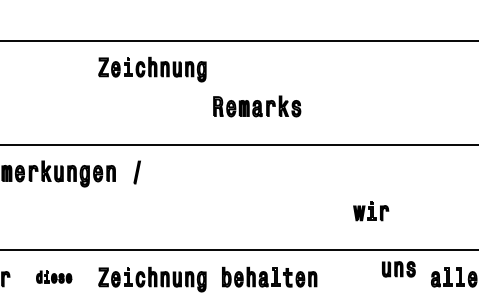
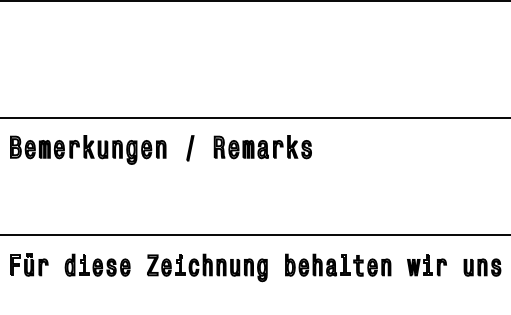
part: (152, 69) -> (207, 33), removed
part: (257, 106) -> (263, 147), moved
part: (371, 211) -> (427, 265), moved
part: (398, 269) -> (482, 267), moved
part: (53, 276) -> (96, 264), size x1.67

